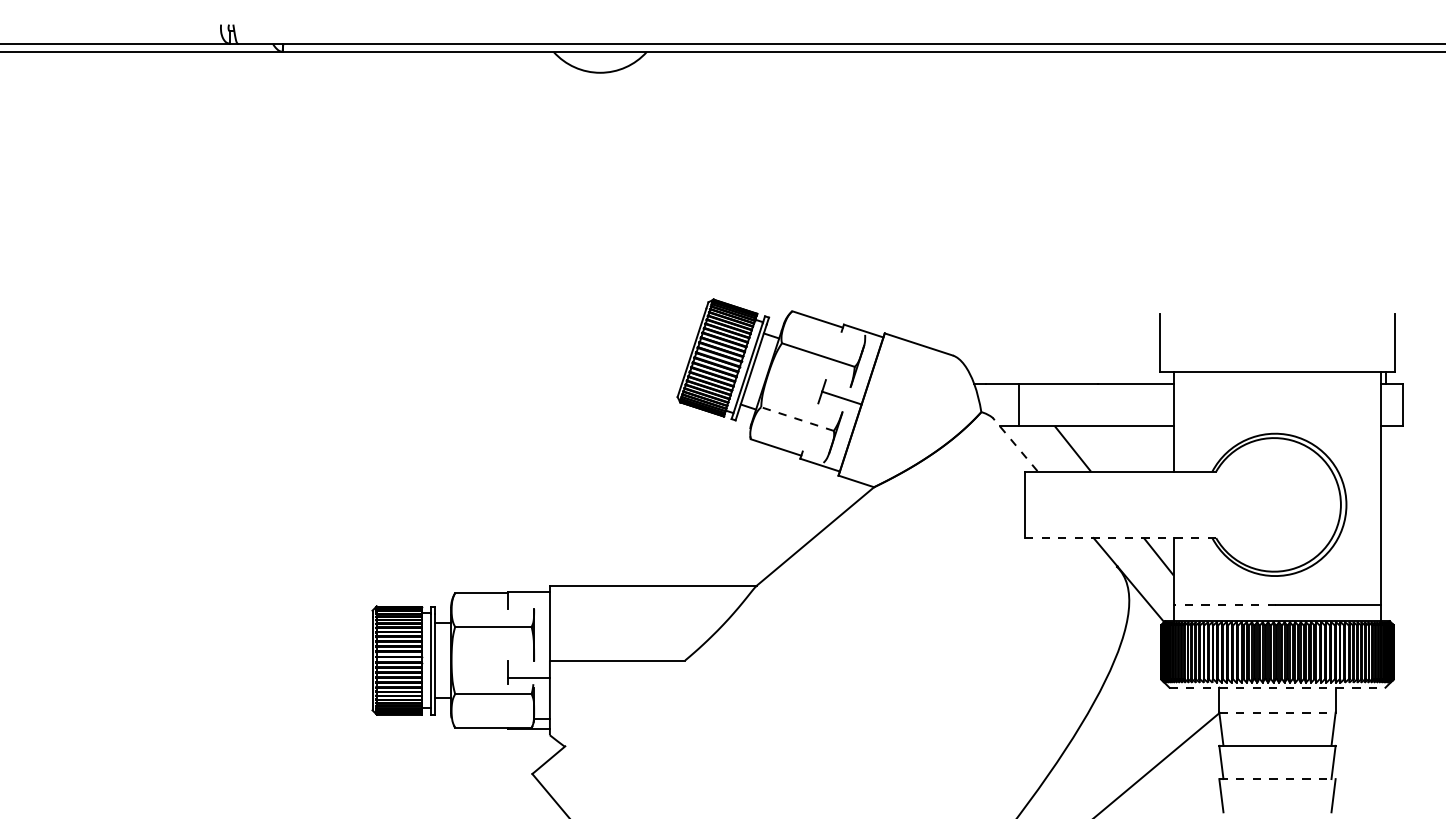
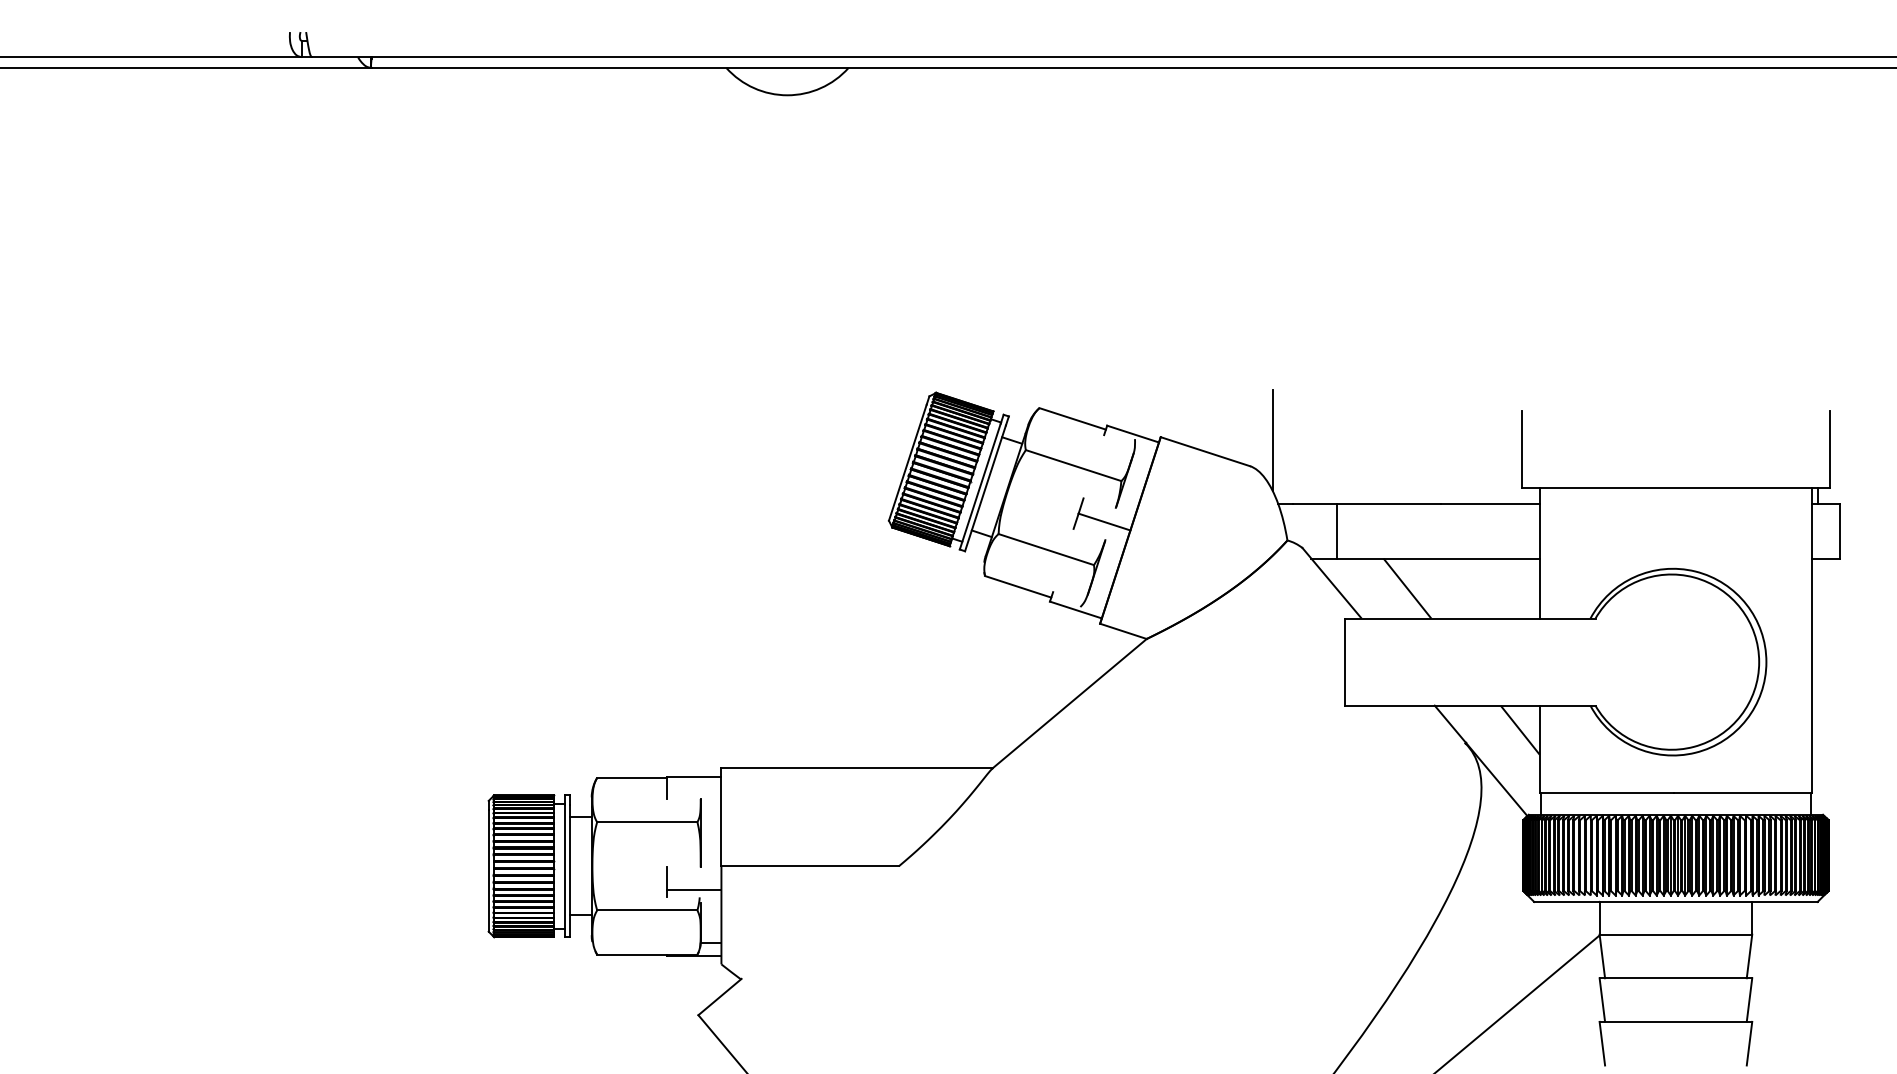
line: (970, 335) -> (1273, 439), added
line: (797, 418) -> (1046, 548), dashed -> solid
line: (1015, 444) -> (1332, 582), dashed -> solid
line: (1120, 538) -> (1469, 706), dashed -> solid
line: (1224, 604) -> (1606, 792), dashed -> solid
line: (1277, 687) -> (1675, 901), dashed -> solid
line: (1277, 712) -> (1675, 934), dashed -> solid
line: (1277, 779) -> (1675, 1022), dashed -> solid

